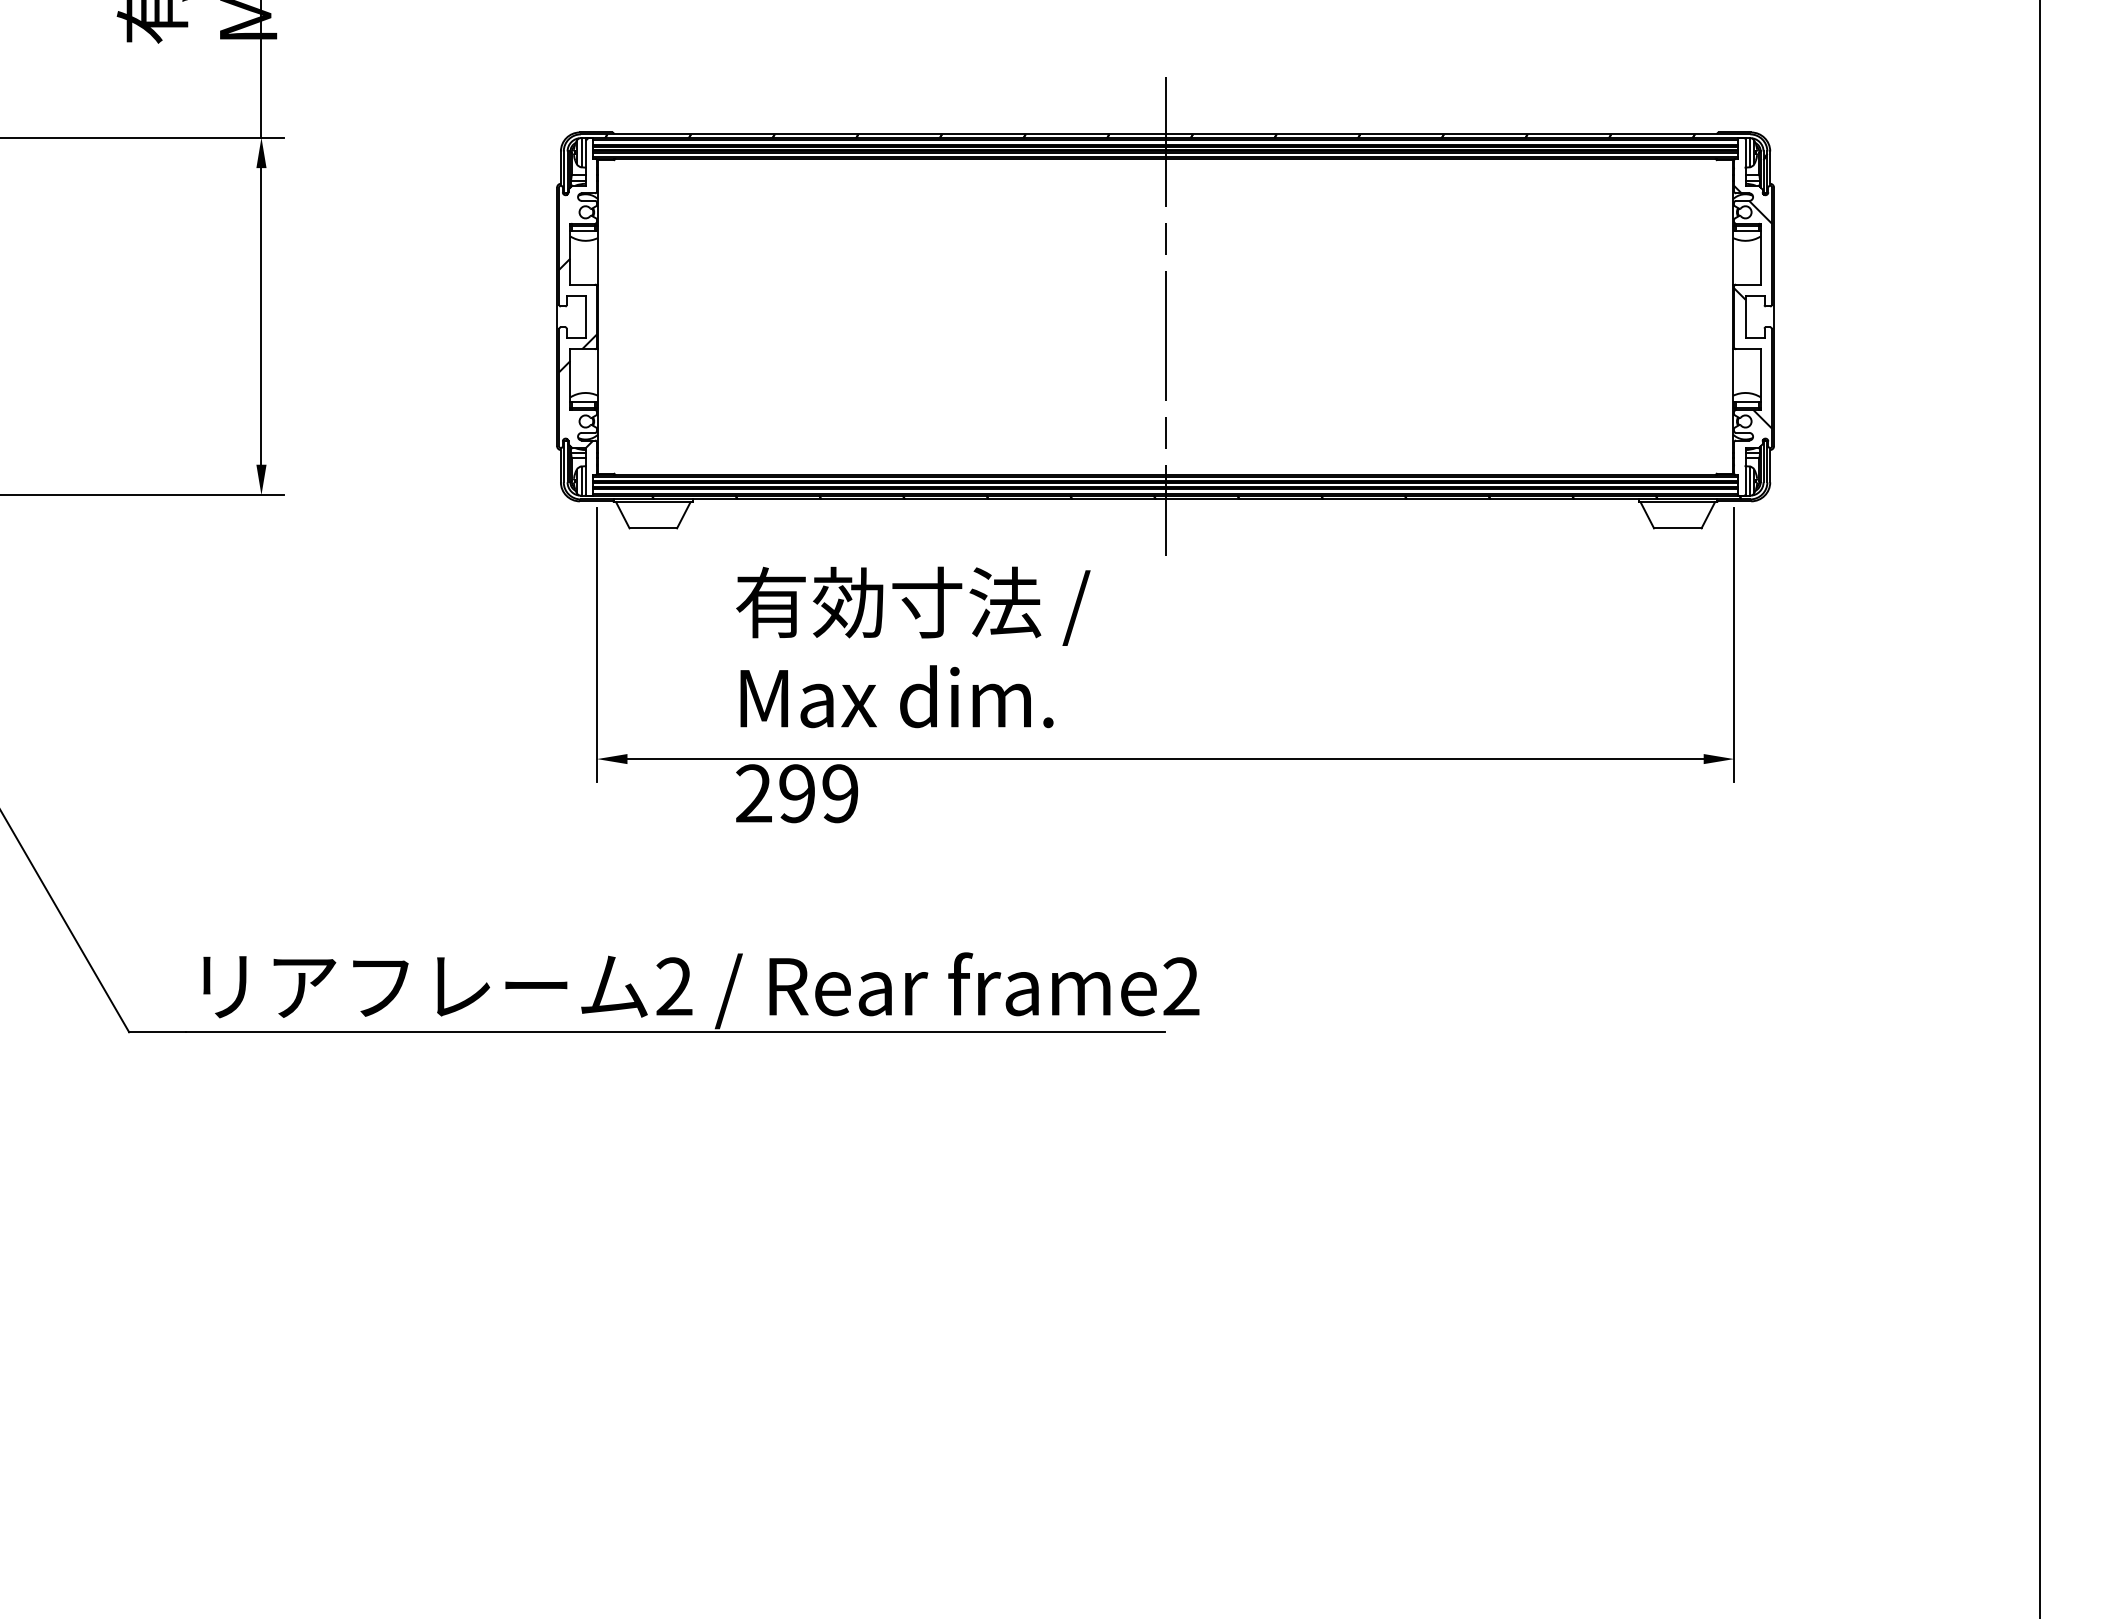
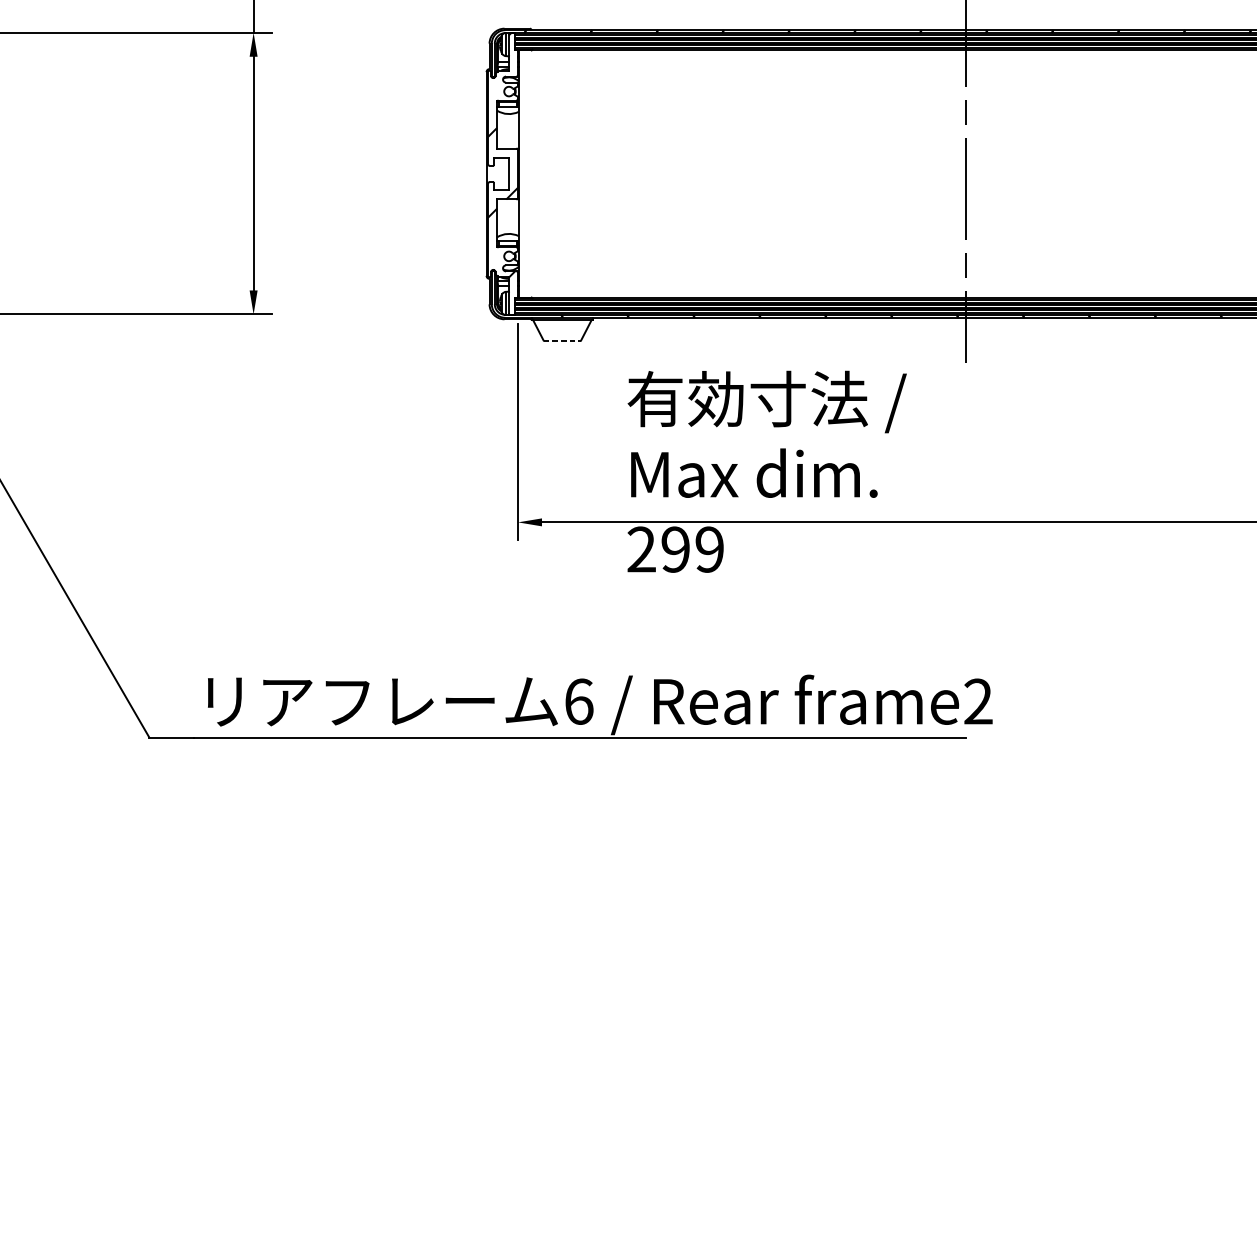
line: (653, 528) -> (562, 340), solid -> dashed
text: (674, 986) -> (579, 701), 2 -> 6

